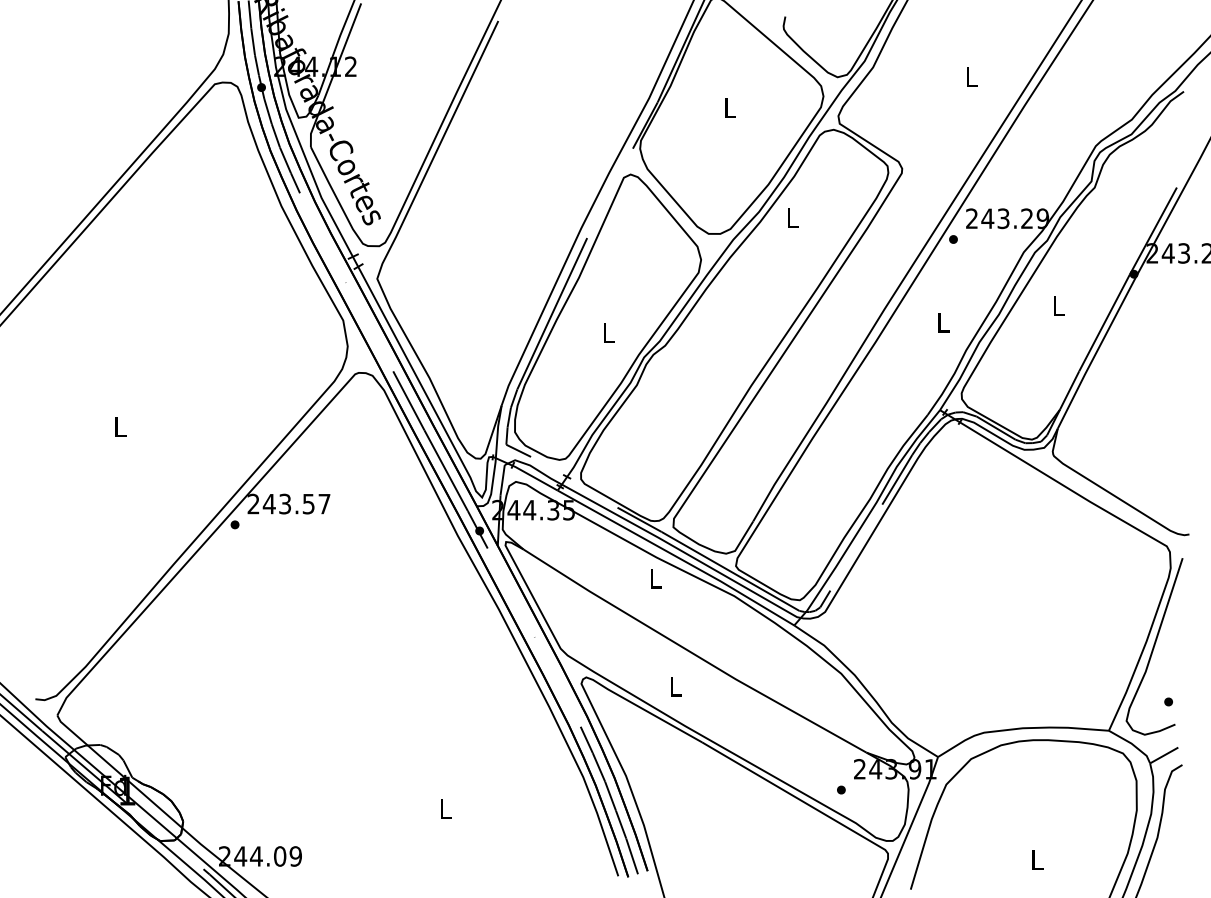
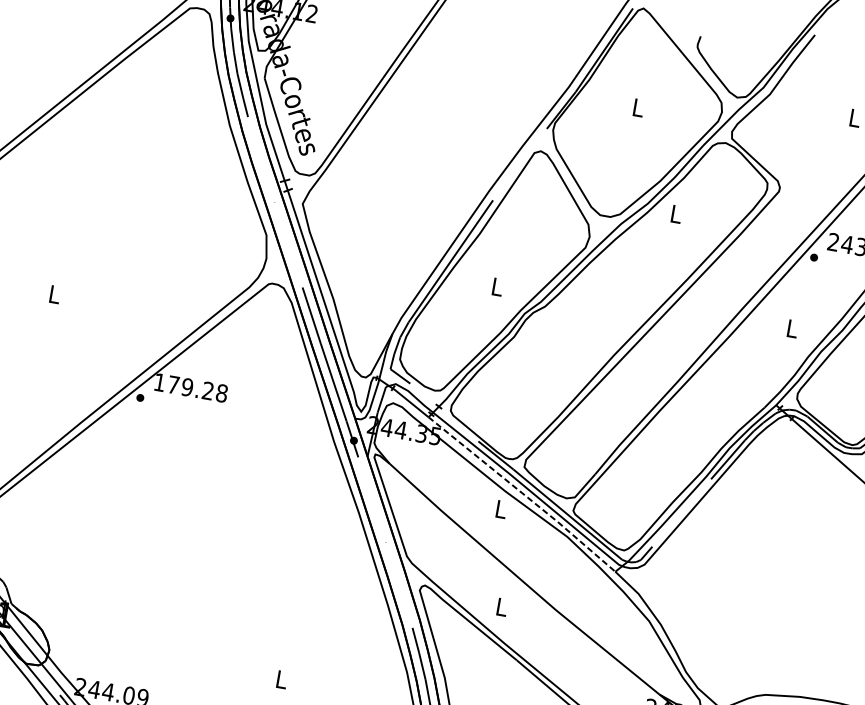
text: (288, 503) -> (190, 387), 243.57 -> 179.28
line: (677, 557) -> (523, 494), solid -> dashed

